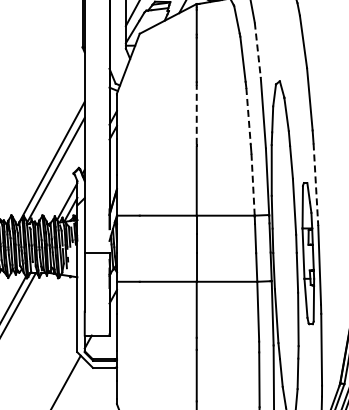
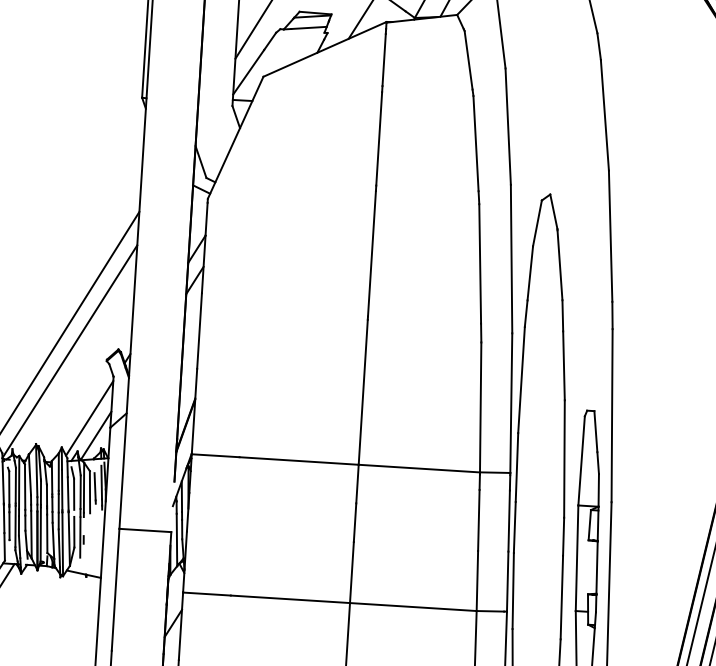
line: (257, 50) -> (507, 127), dashed -> solid
line: (196, 114) -> (371, 253), dashed -> solid
line: (248, 116) -> (480, 264), dashed -> solid
line: (253, 184) -> (481, 407), dashed -> solid
line: (315, 185) -> (611, 417), dashed -> solid

